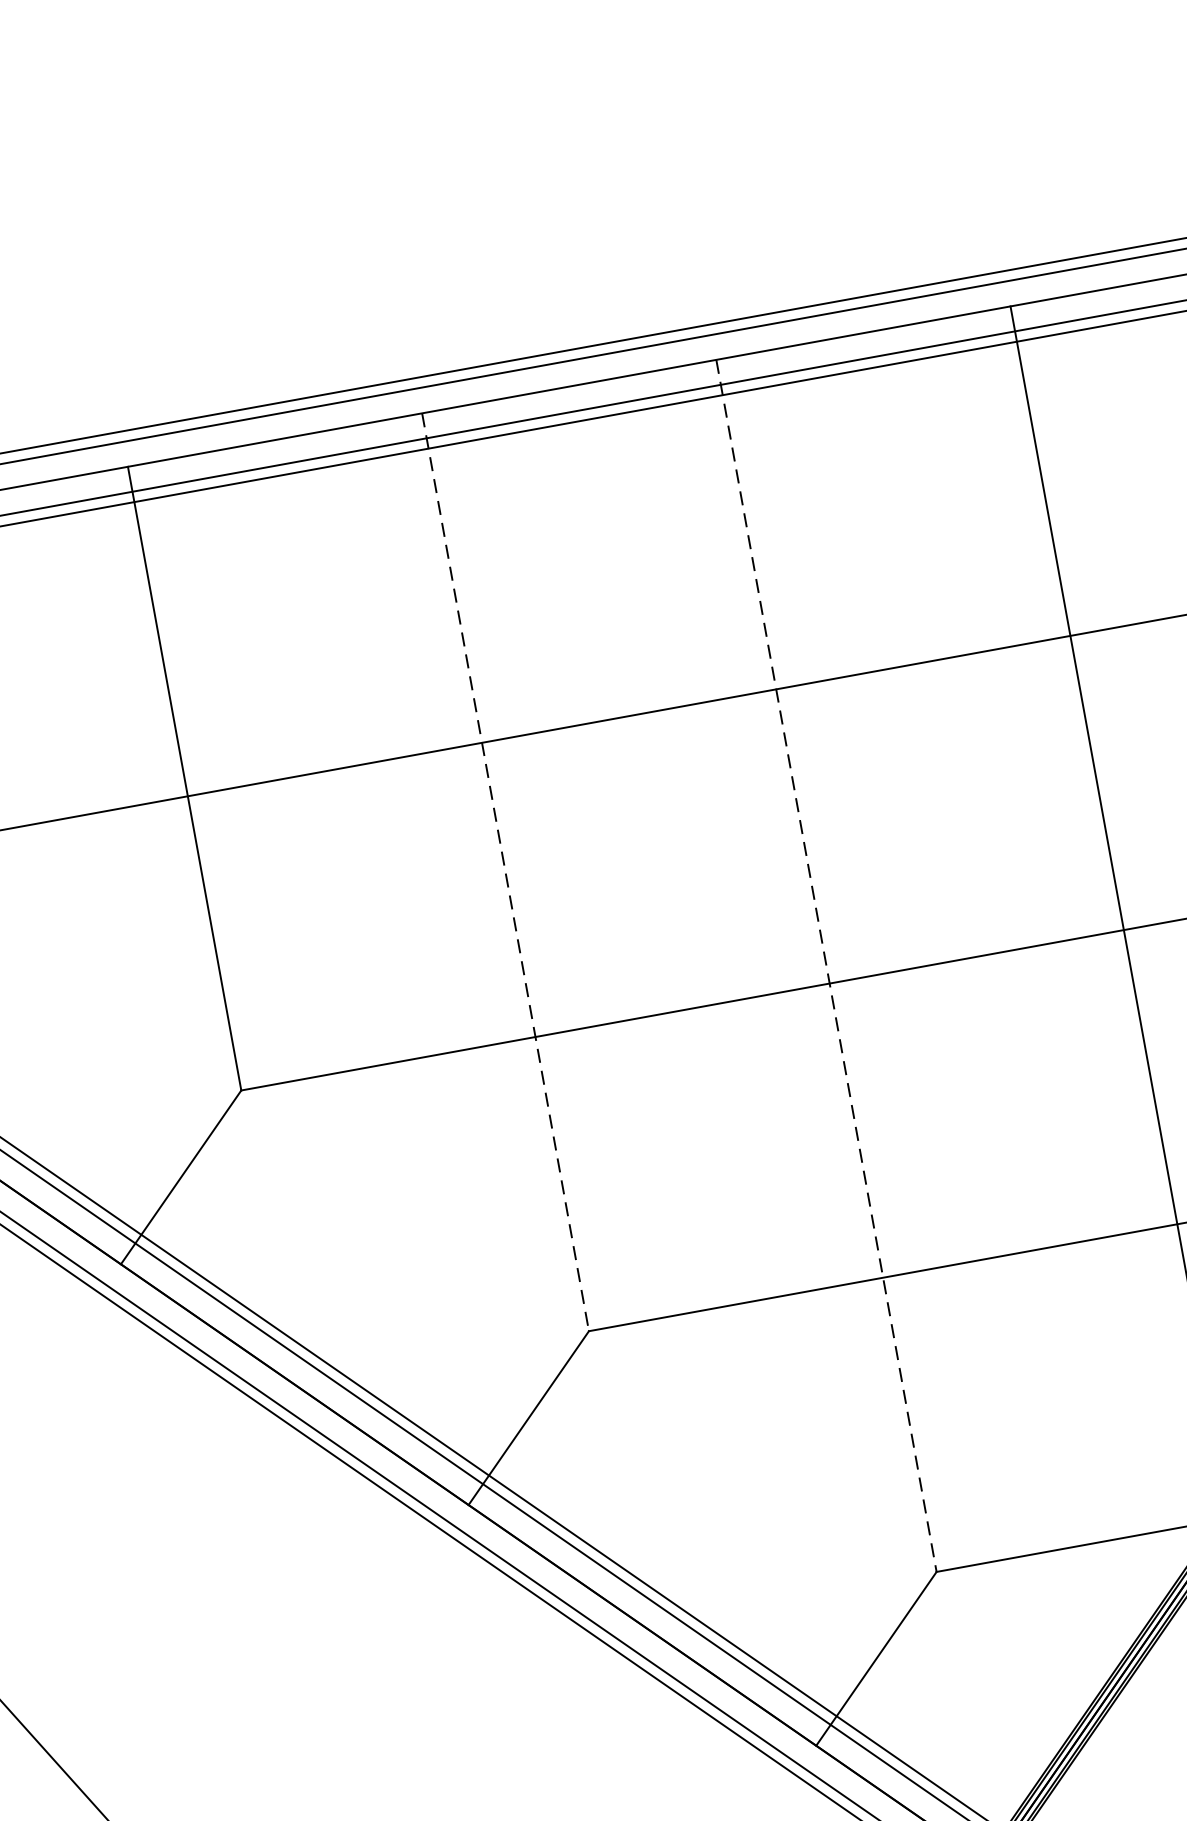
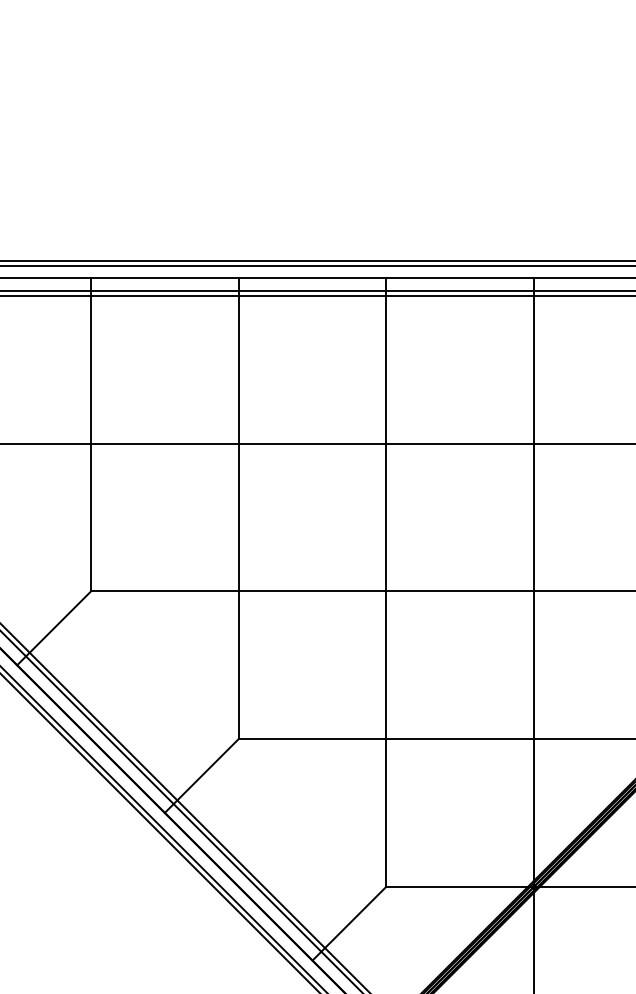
line: (505, 873) -> (238, 509), dashed -> solid
line: (827, 967) -> (386, 583), dashed -> solid

